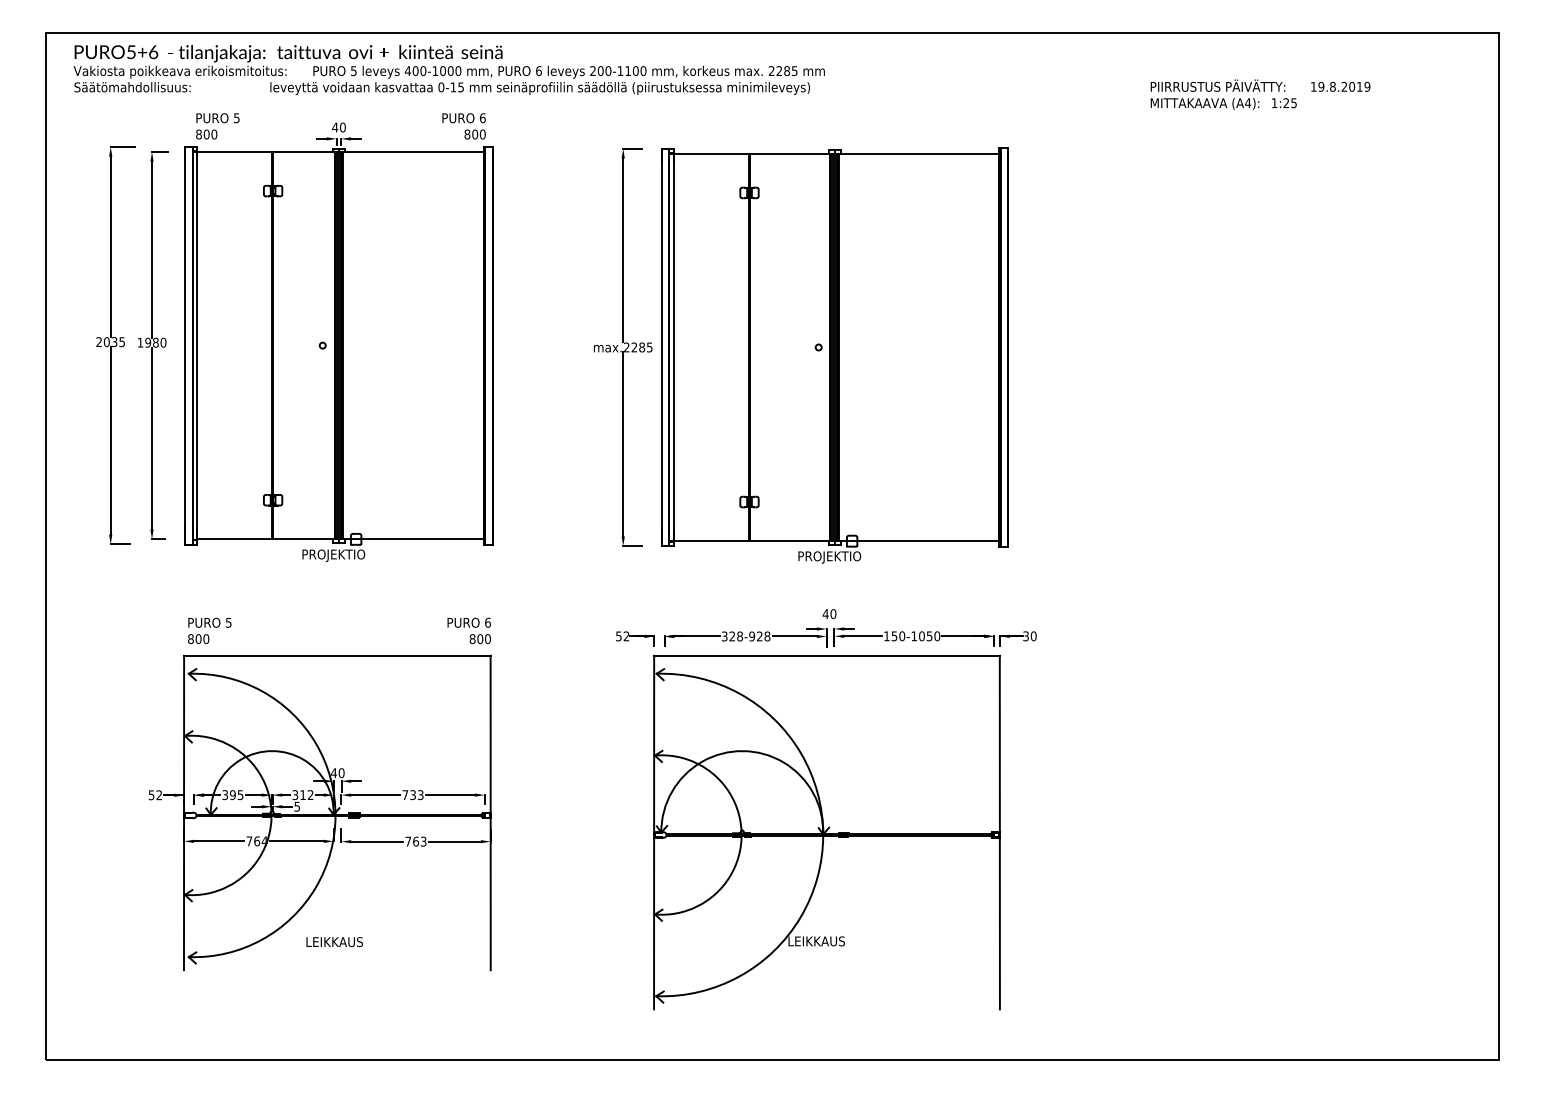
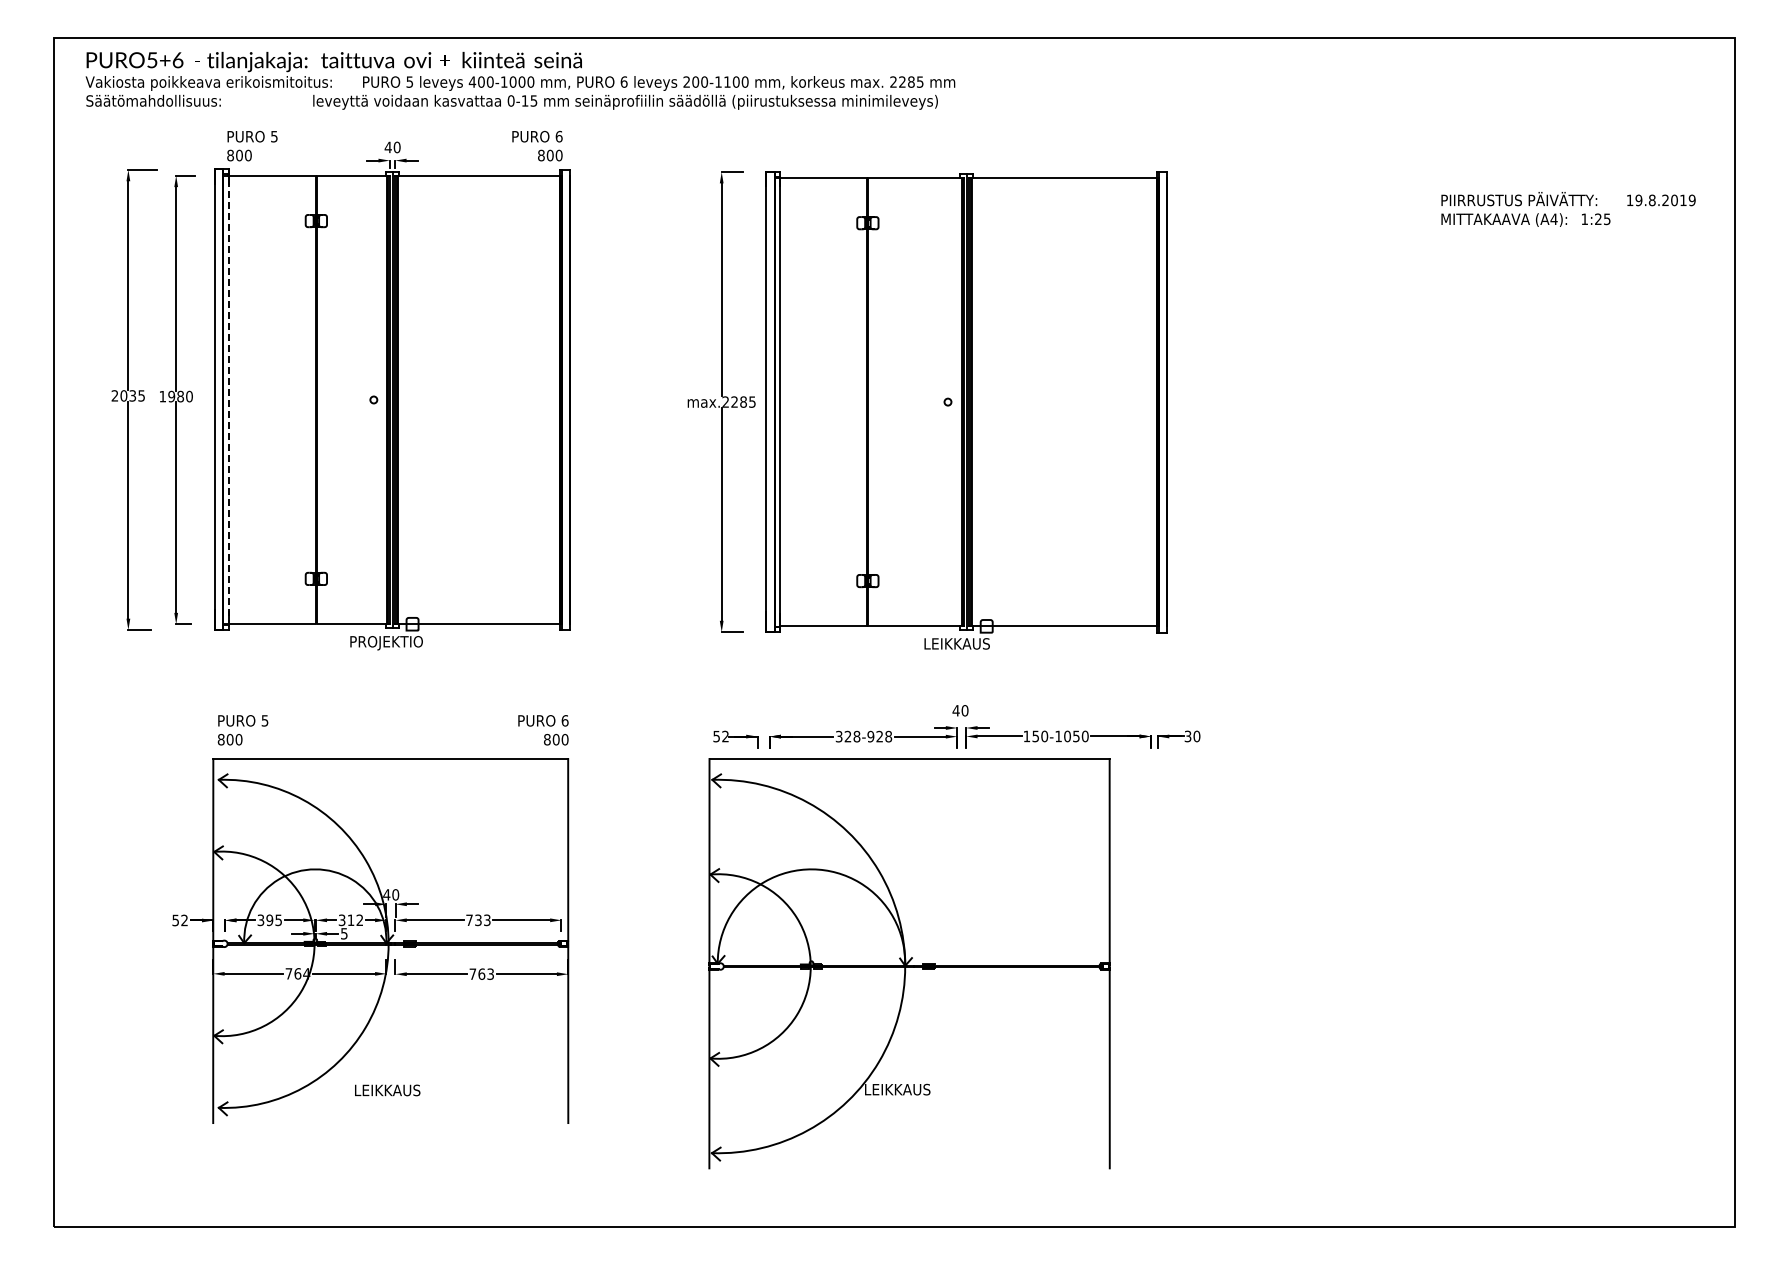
text: (1260, 94) -> (1568, 209), moved
line: (197, 350) -> (228, 405), solid -> dashed
text: (830, 557) -> (961, 645), PROJEKTIO -> LEIKKAUS
part: (826, 832) -> (909, 963), moved

